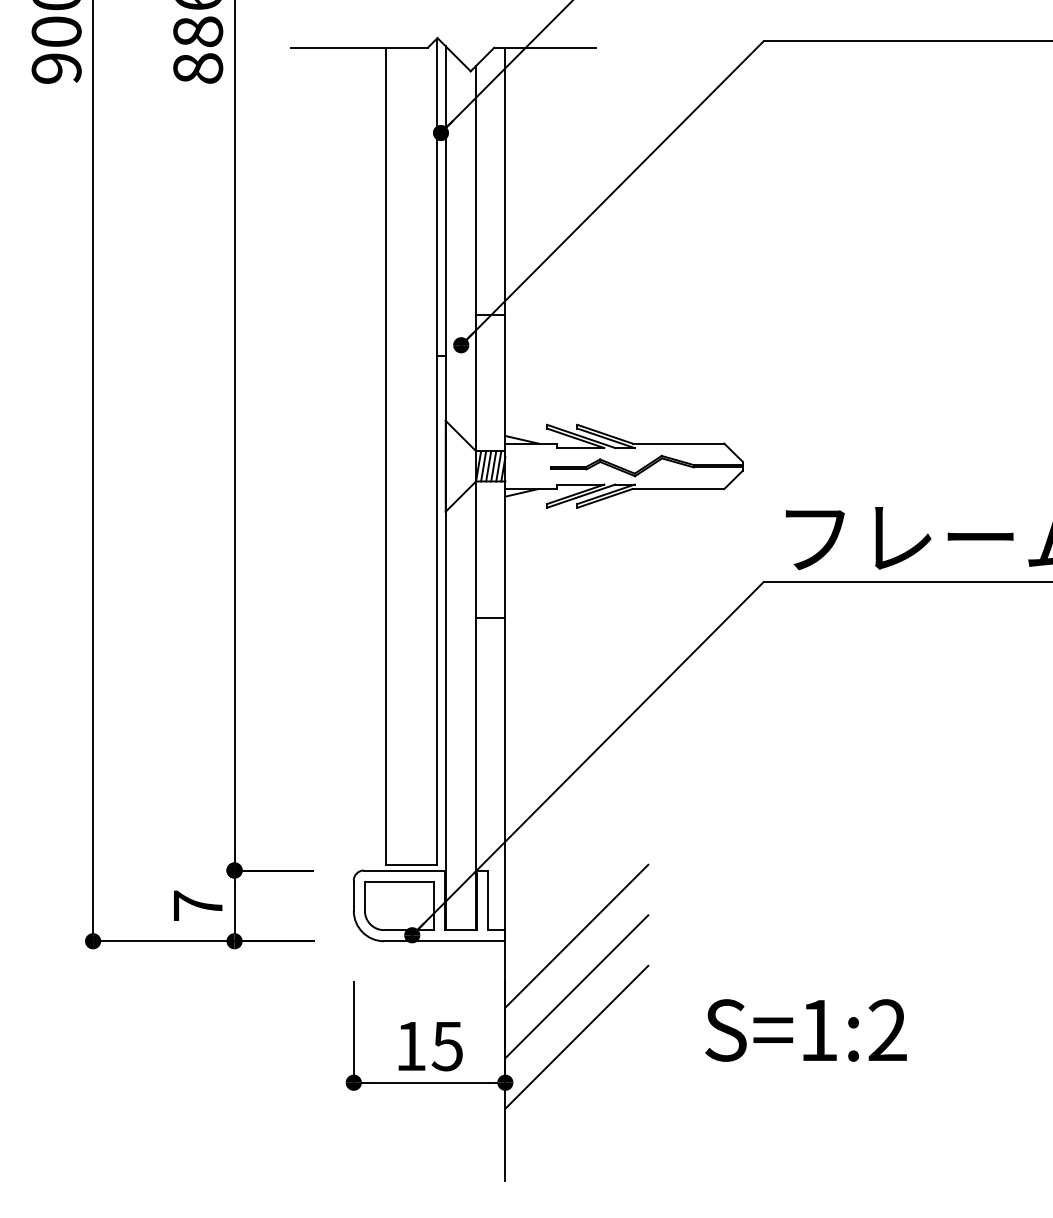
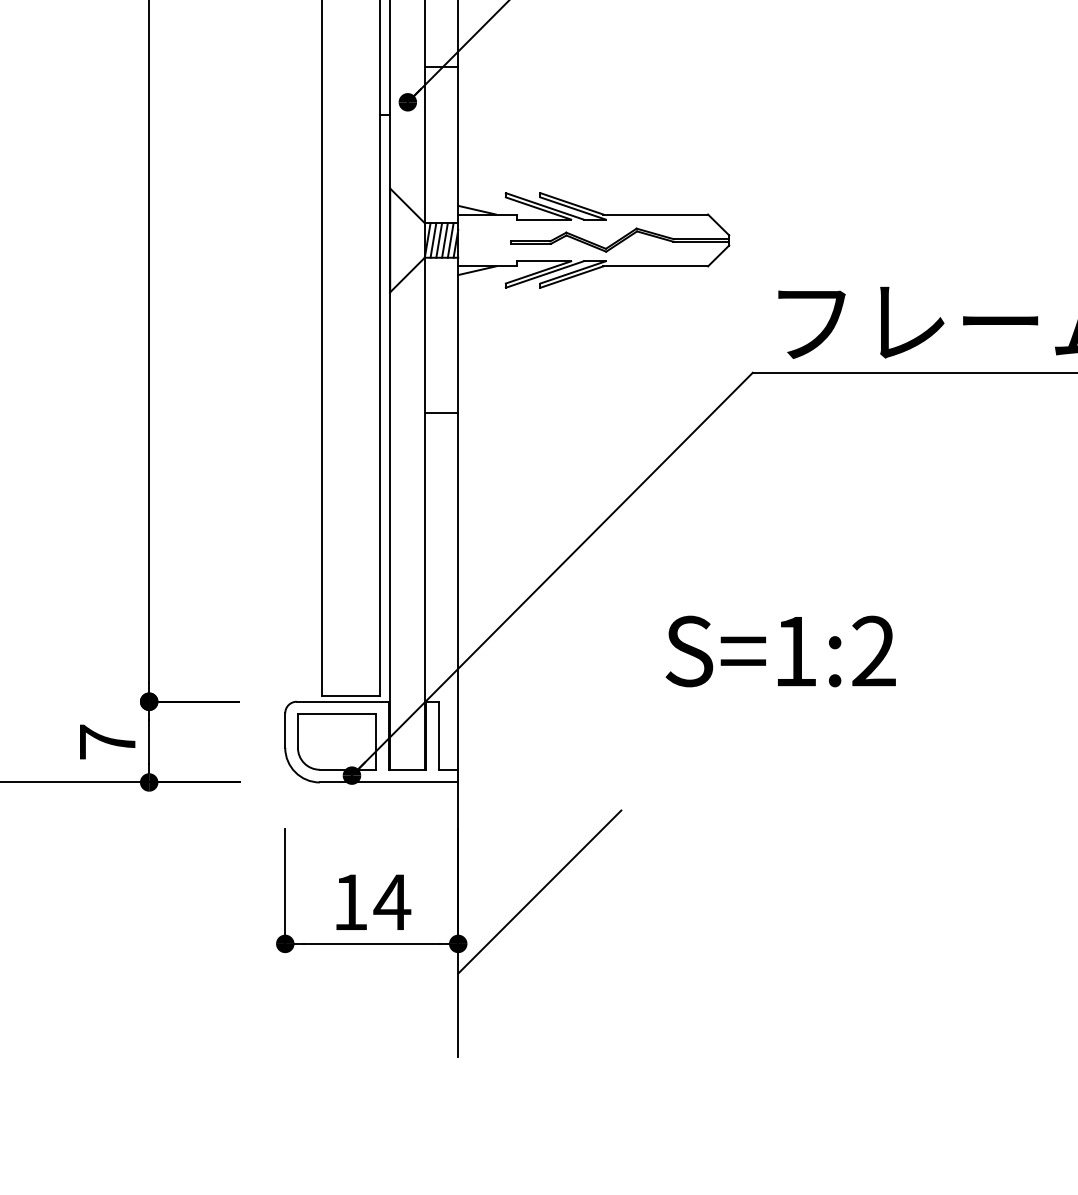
line: (576, 935) -> (539, 775), removed
line: (576, 986) -> (539, 834), removed
text: (805, 1030) -> (780, 651), moved
text: (447, 1046) -> (392, 902), 15 -> 14

